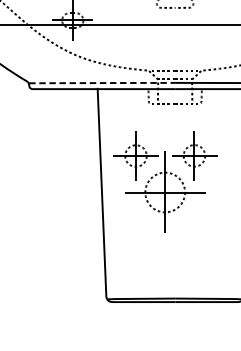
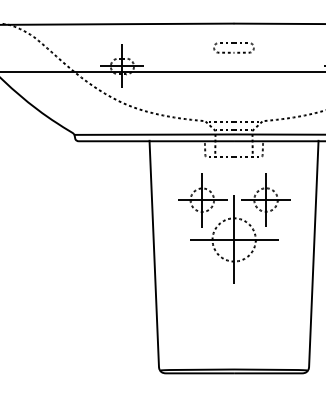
line: (102, 82) -> (154, 134), dashed -> solid
part: (165, 182) -> (234, 228), moved

